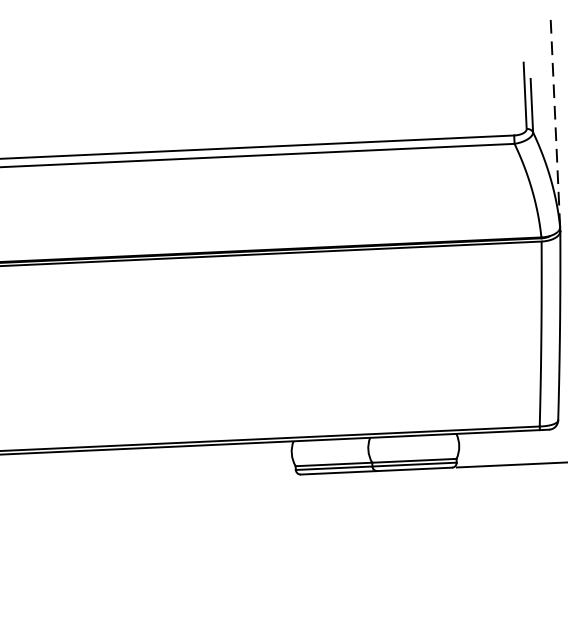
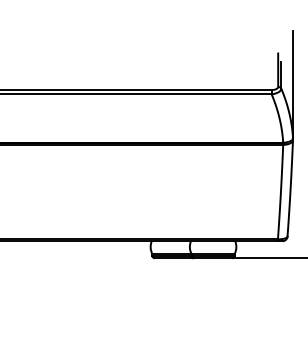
line: (556, 122) -> (293, 84), dashed -> solid

